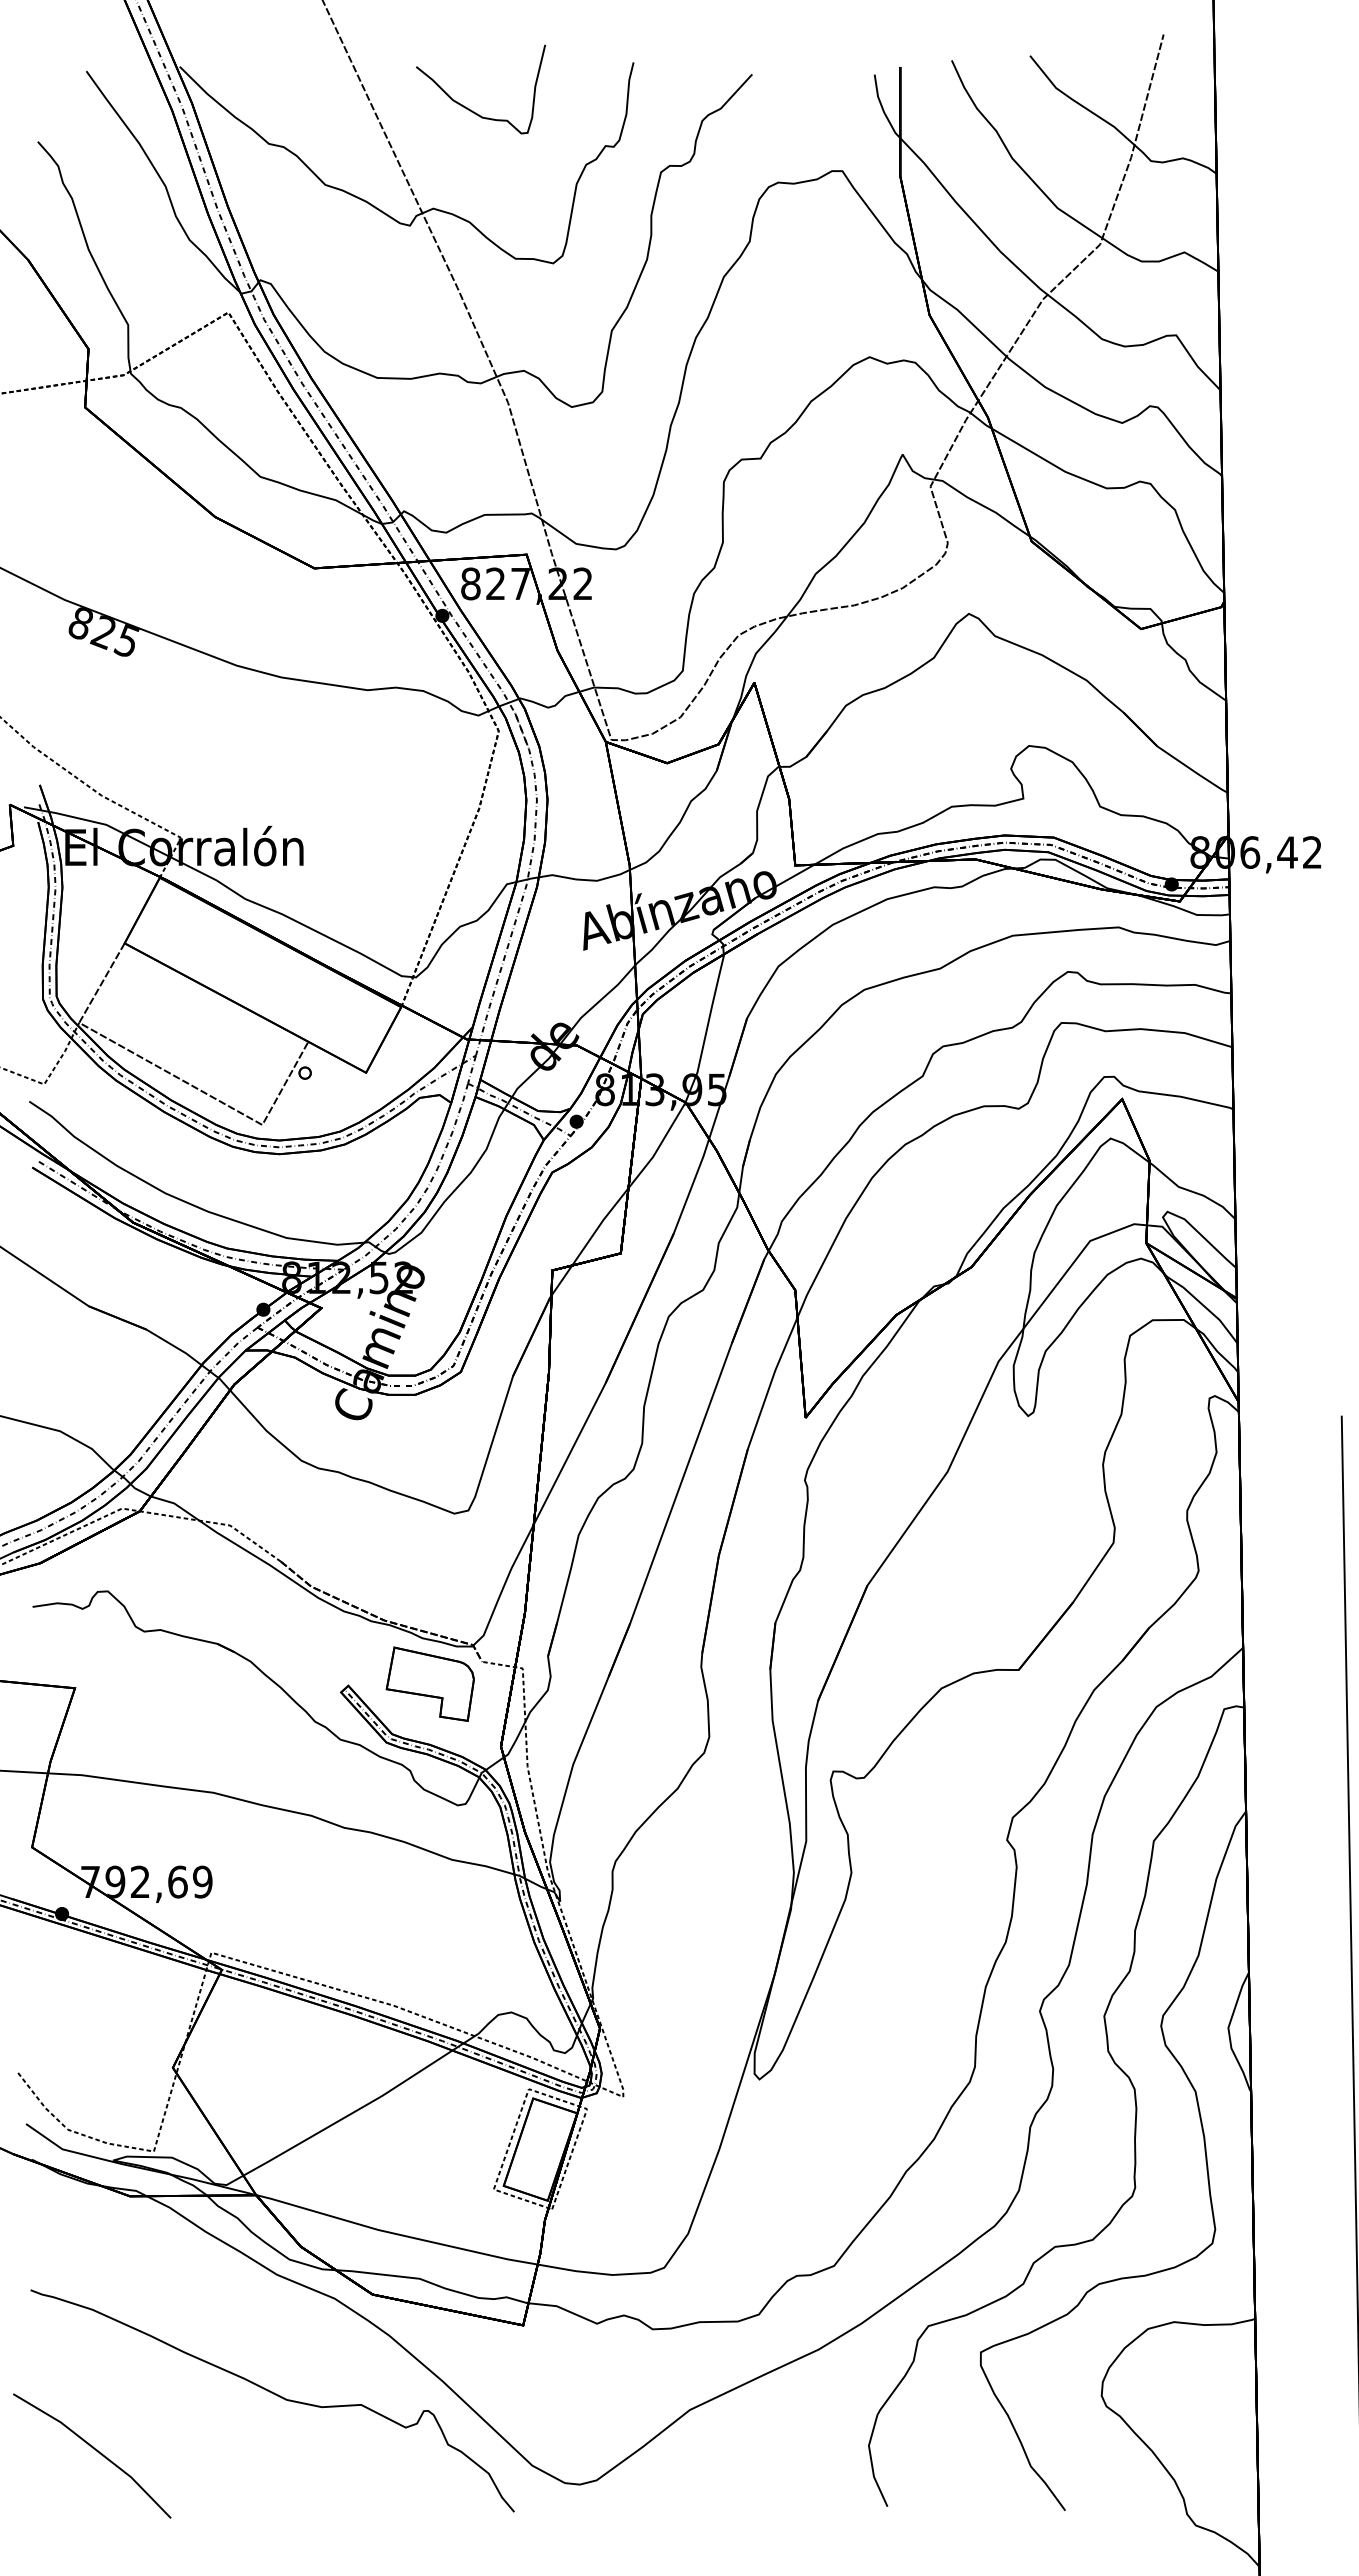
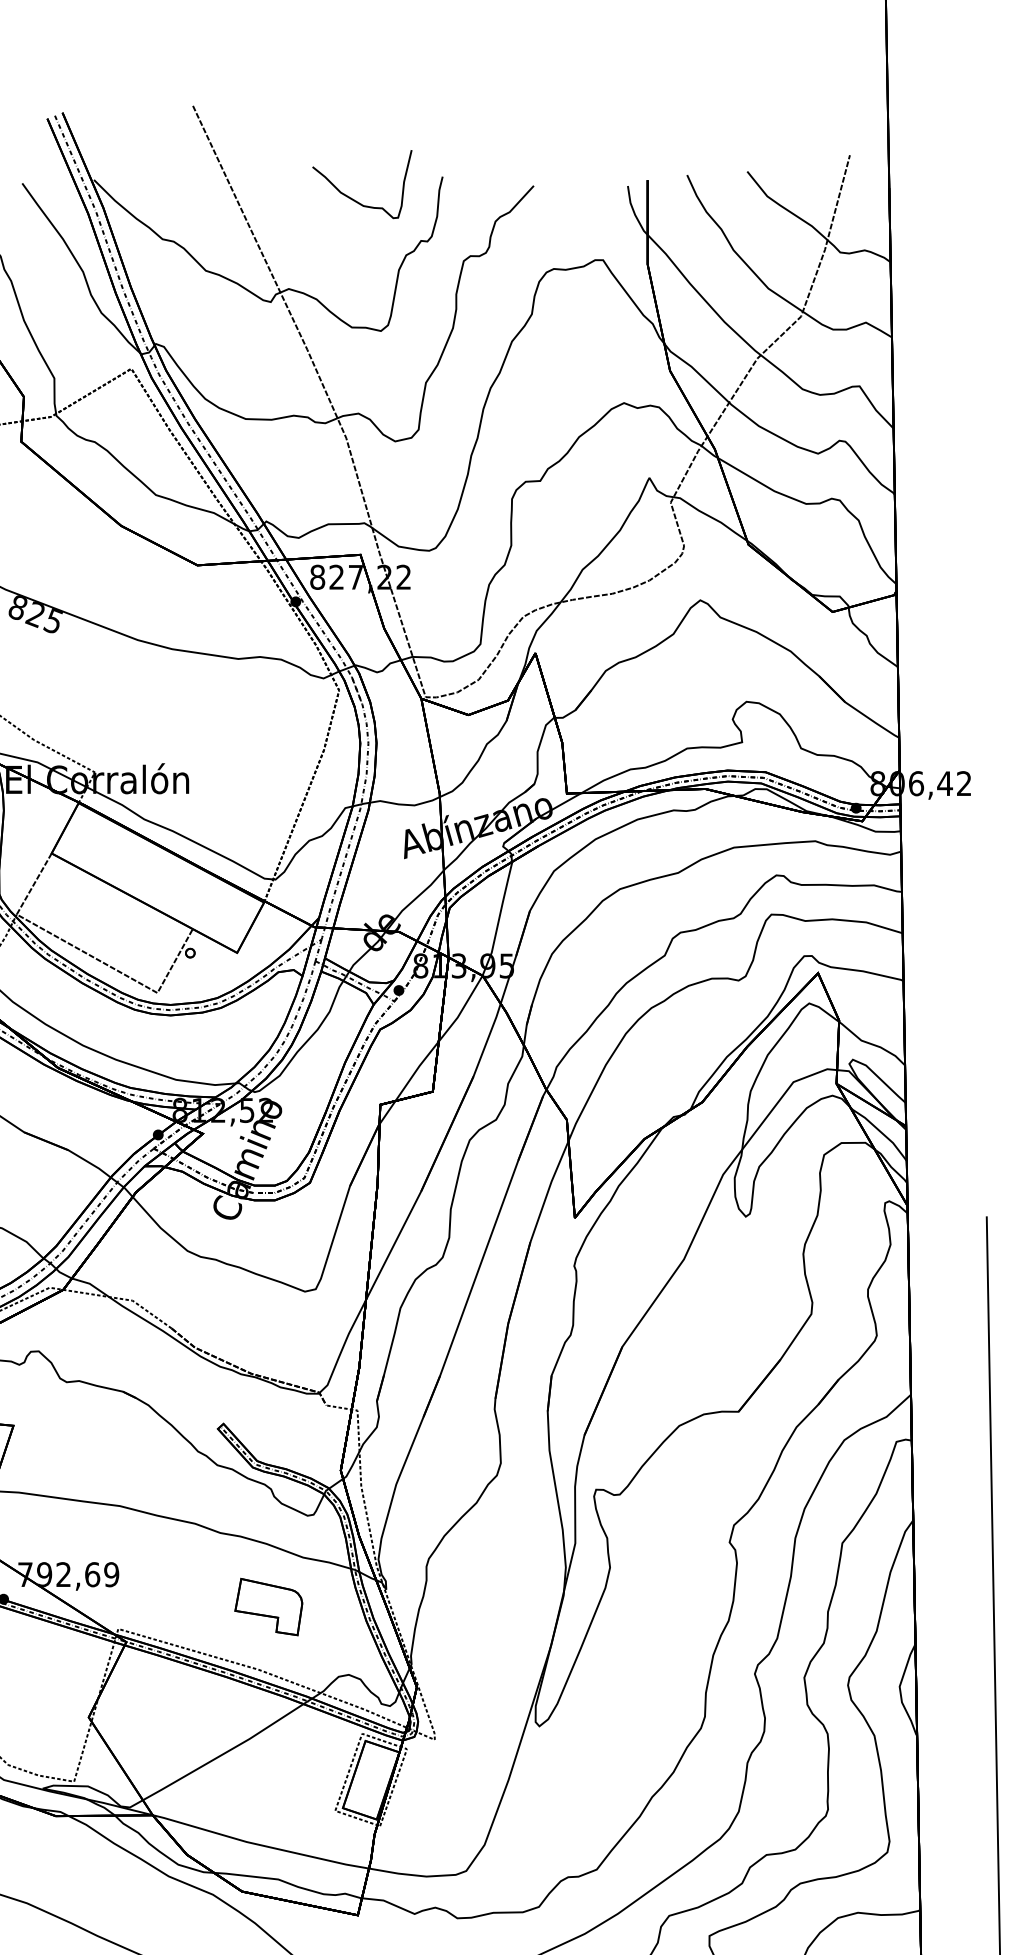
curve: (469, 108) -> (353, 198), moved
part: (429, 1683) -> (268, 1606), moved

